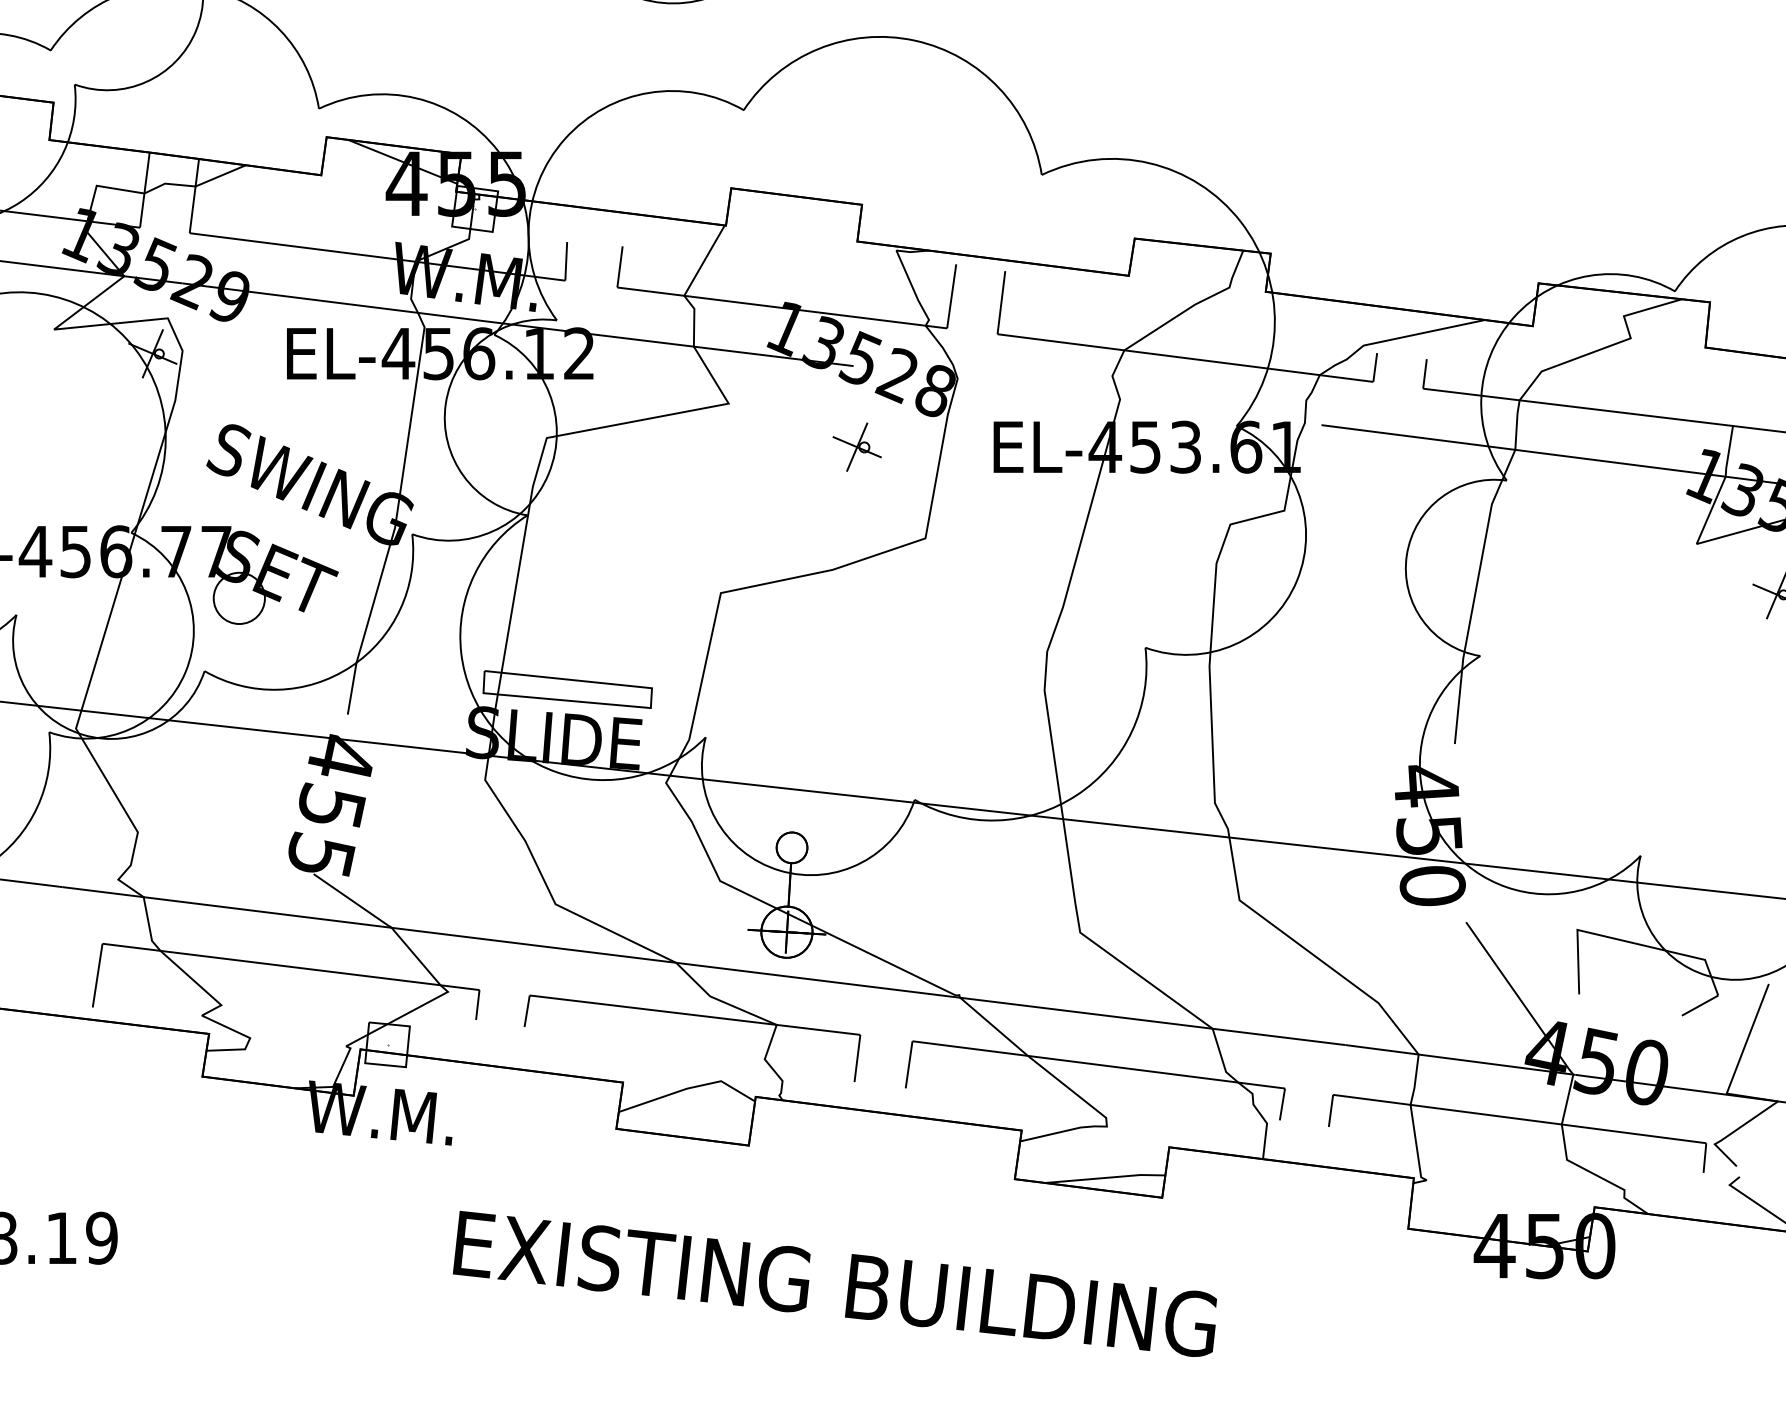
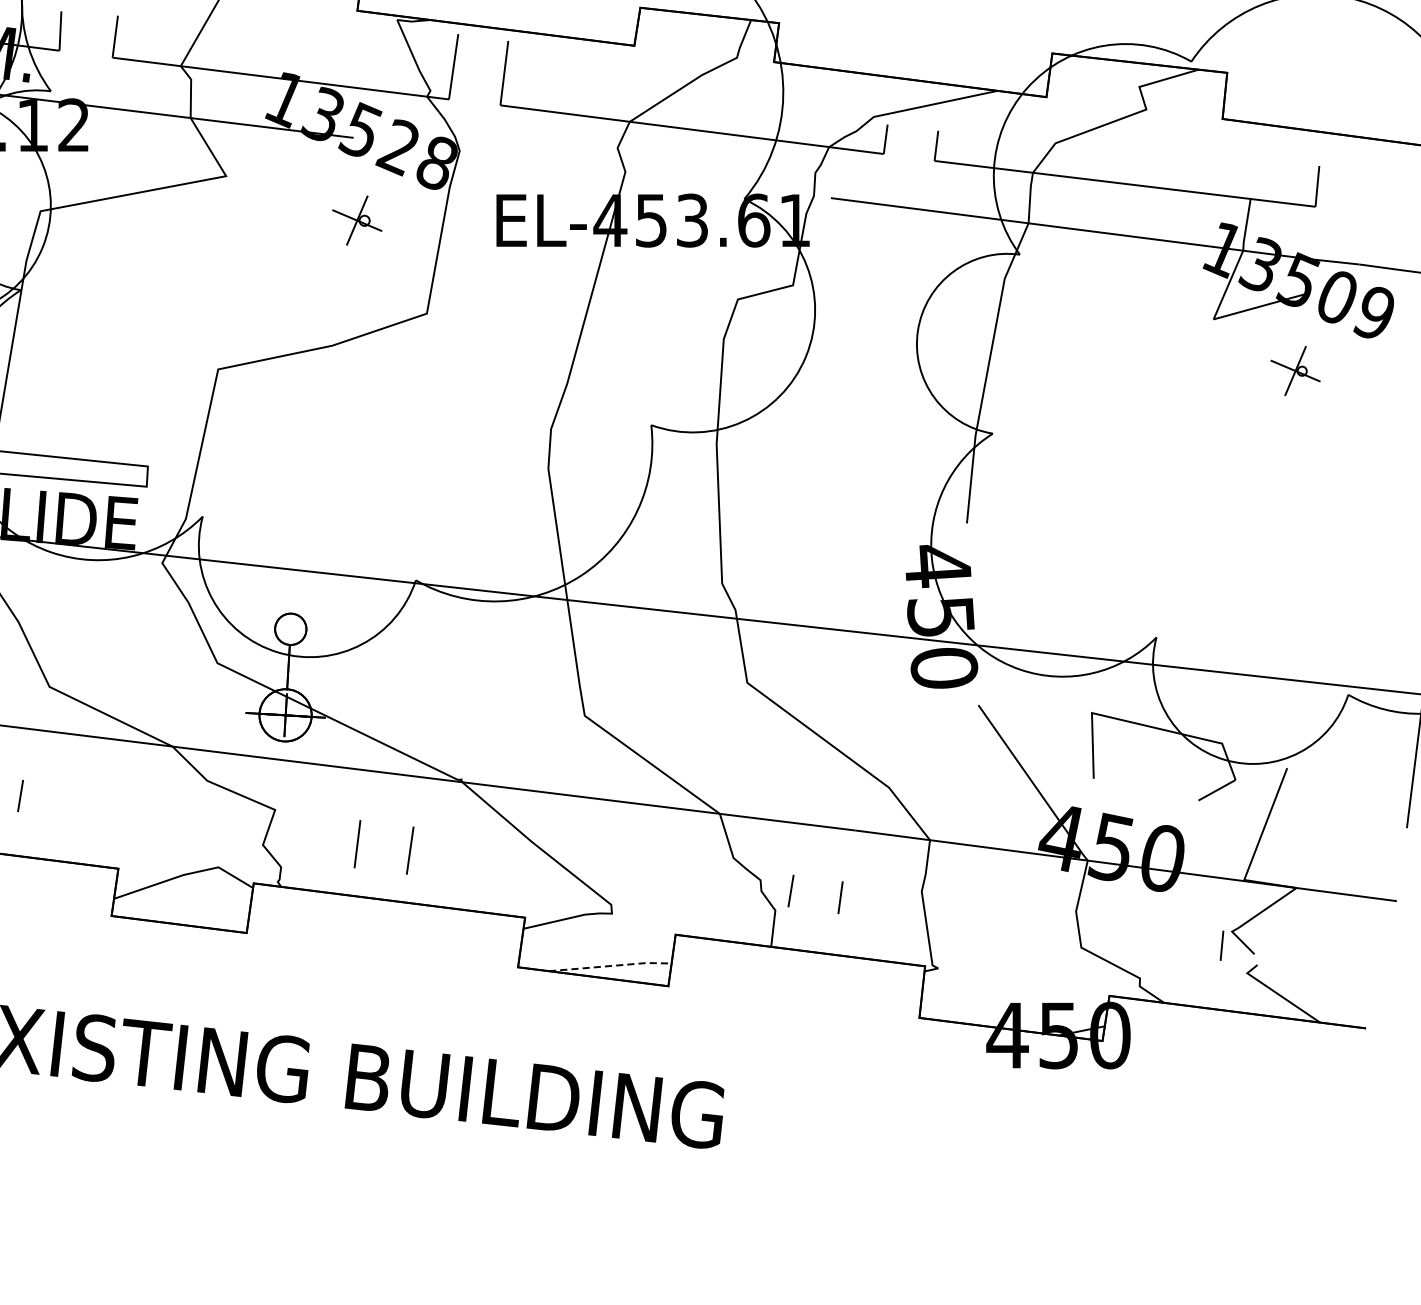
line: (694, 1014) -> (191, 799), removed
line: (1098, 1064) -> (603, 850), removed
line: (1519, 1118) -> (1032, 905), removed
line: (1105, 1177) -> (610, 965), solid -> dashed

